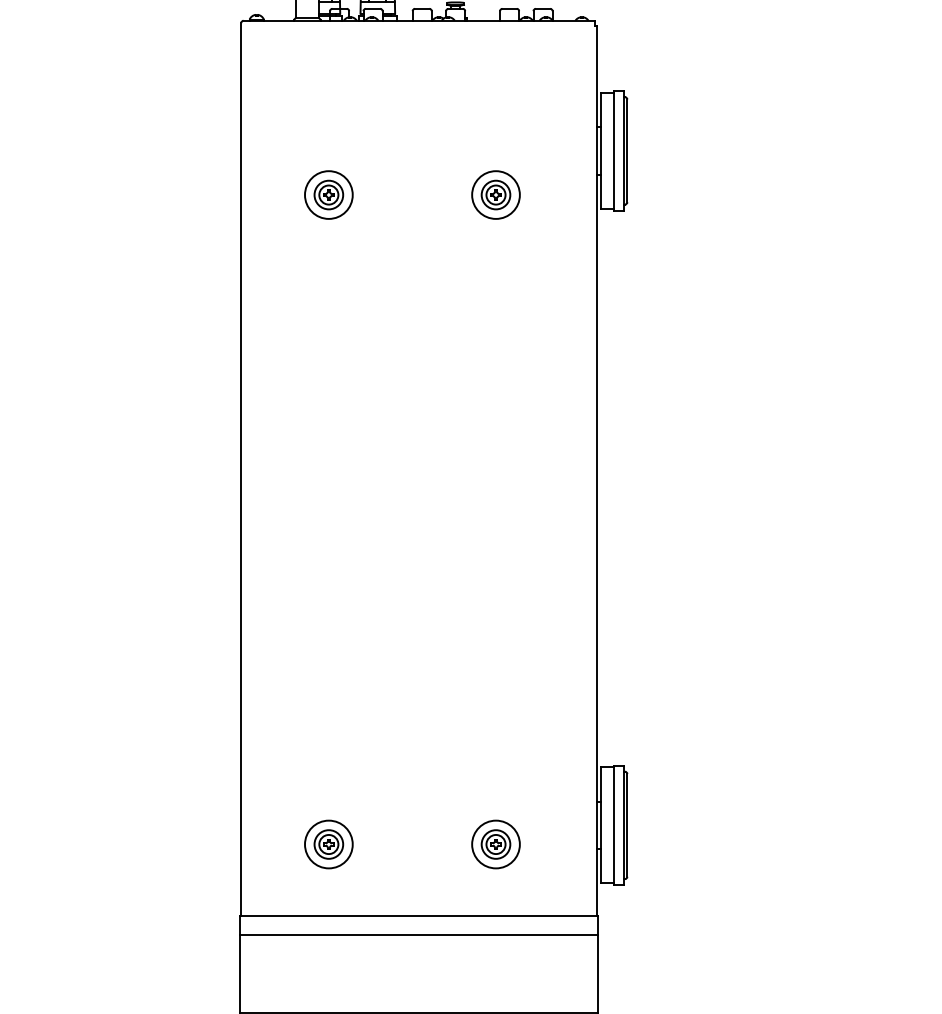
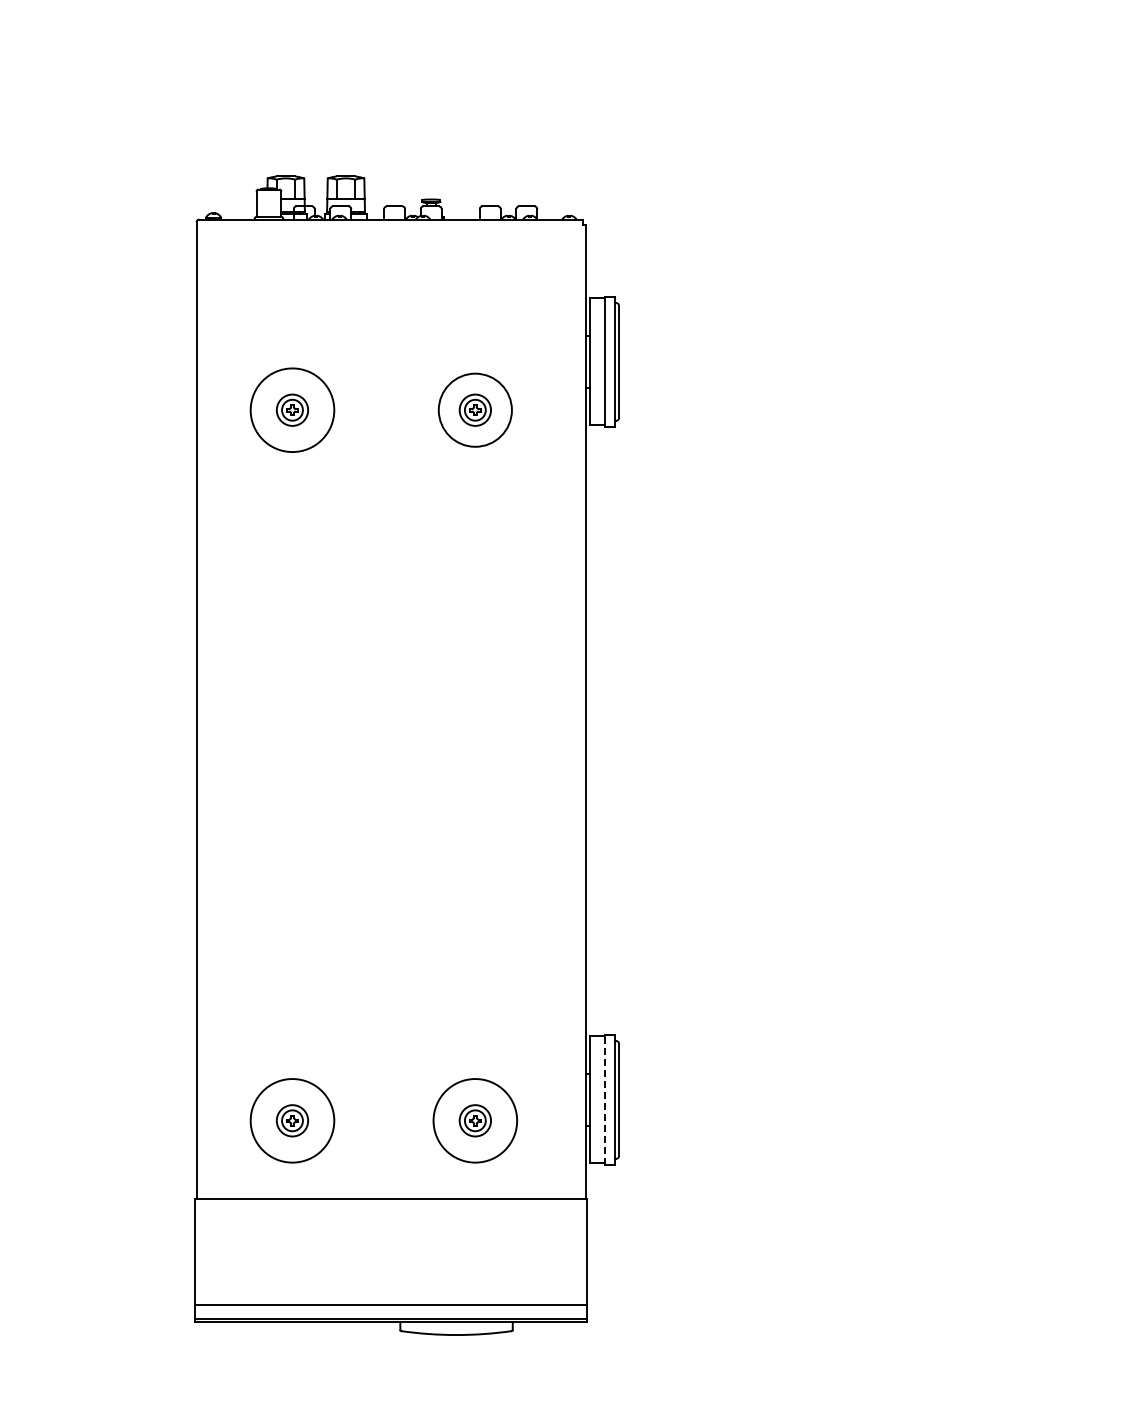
circle: (328, 195) -> (292, 410), size x1.6
circle: (496, 195) -> (475, 410), size x1.4
line: (614, 825) -> (604, 1099), solid -> dashed
circle: (328, 844) -> (292, 1120), size x1.6
circle: (496, 844) -> (475, 1120), size x1.6
line: (419, 935) -> (391, 1220), removed

